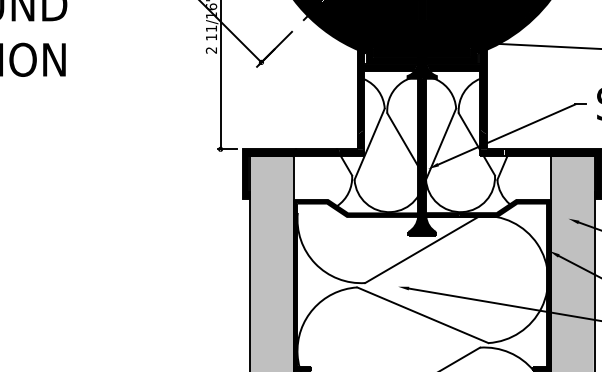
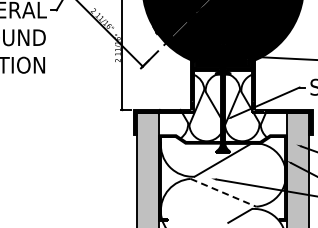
line: (422, 314) -> (223, 192), solid -> dashed

